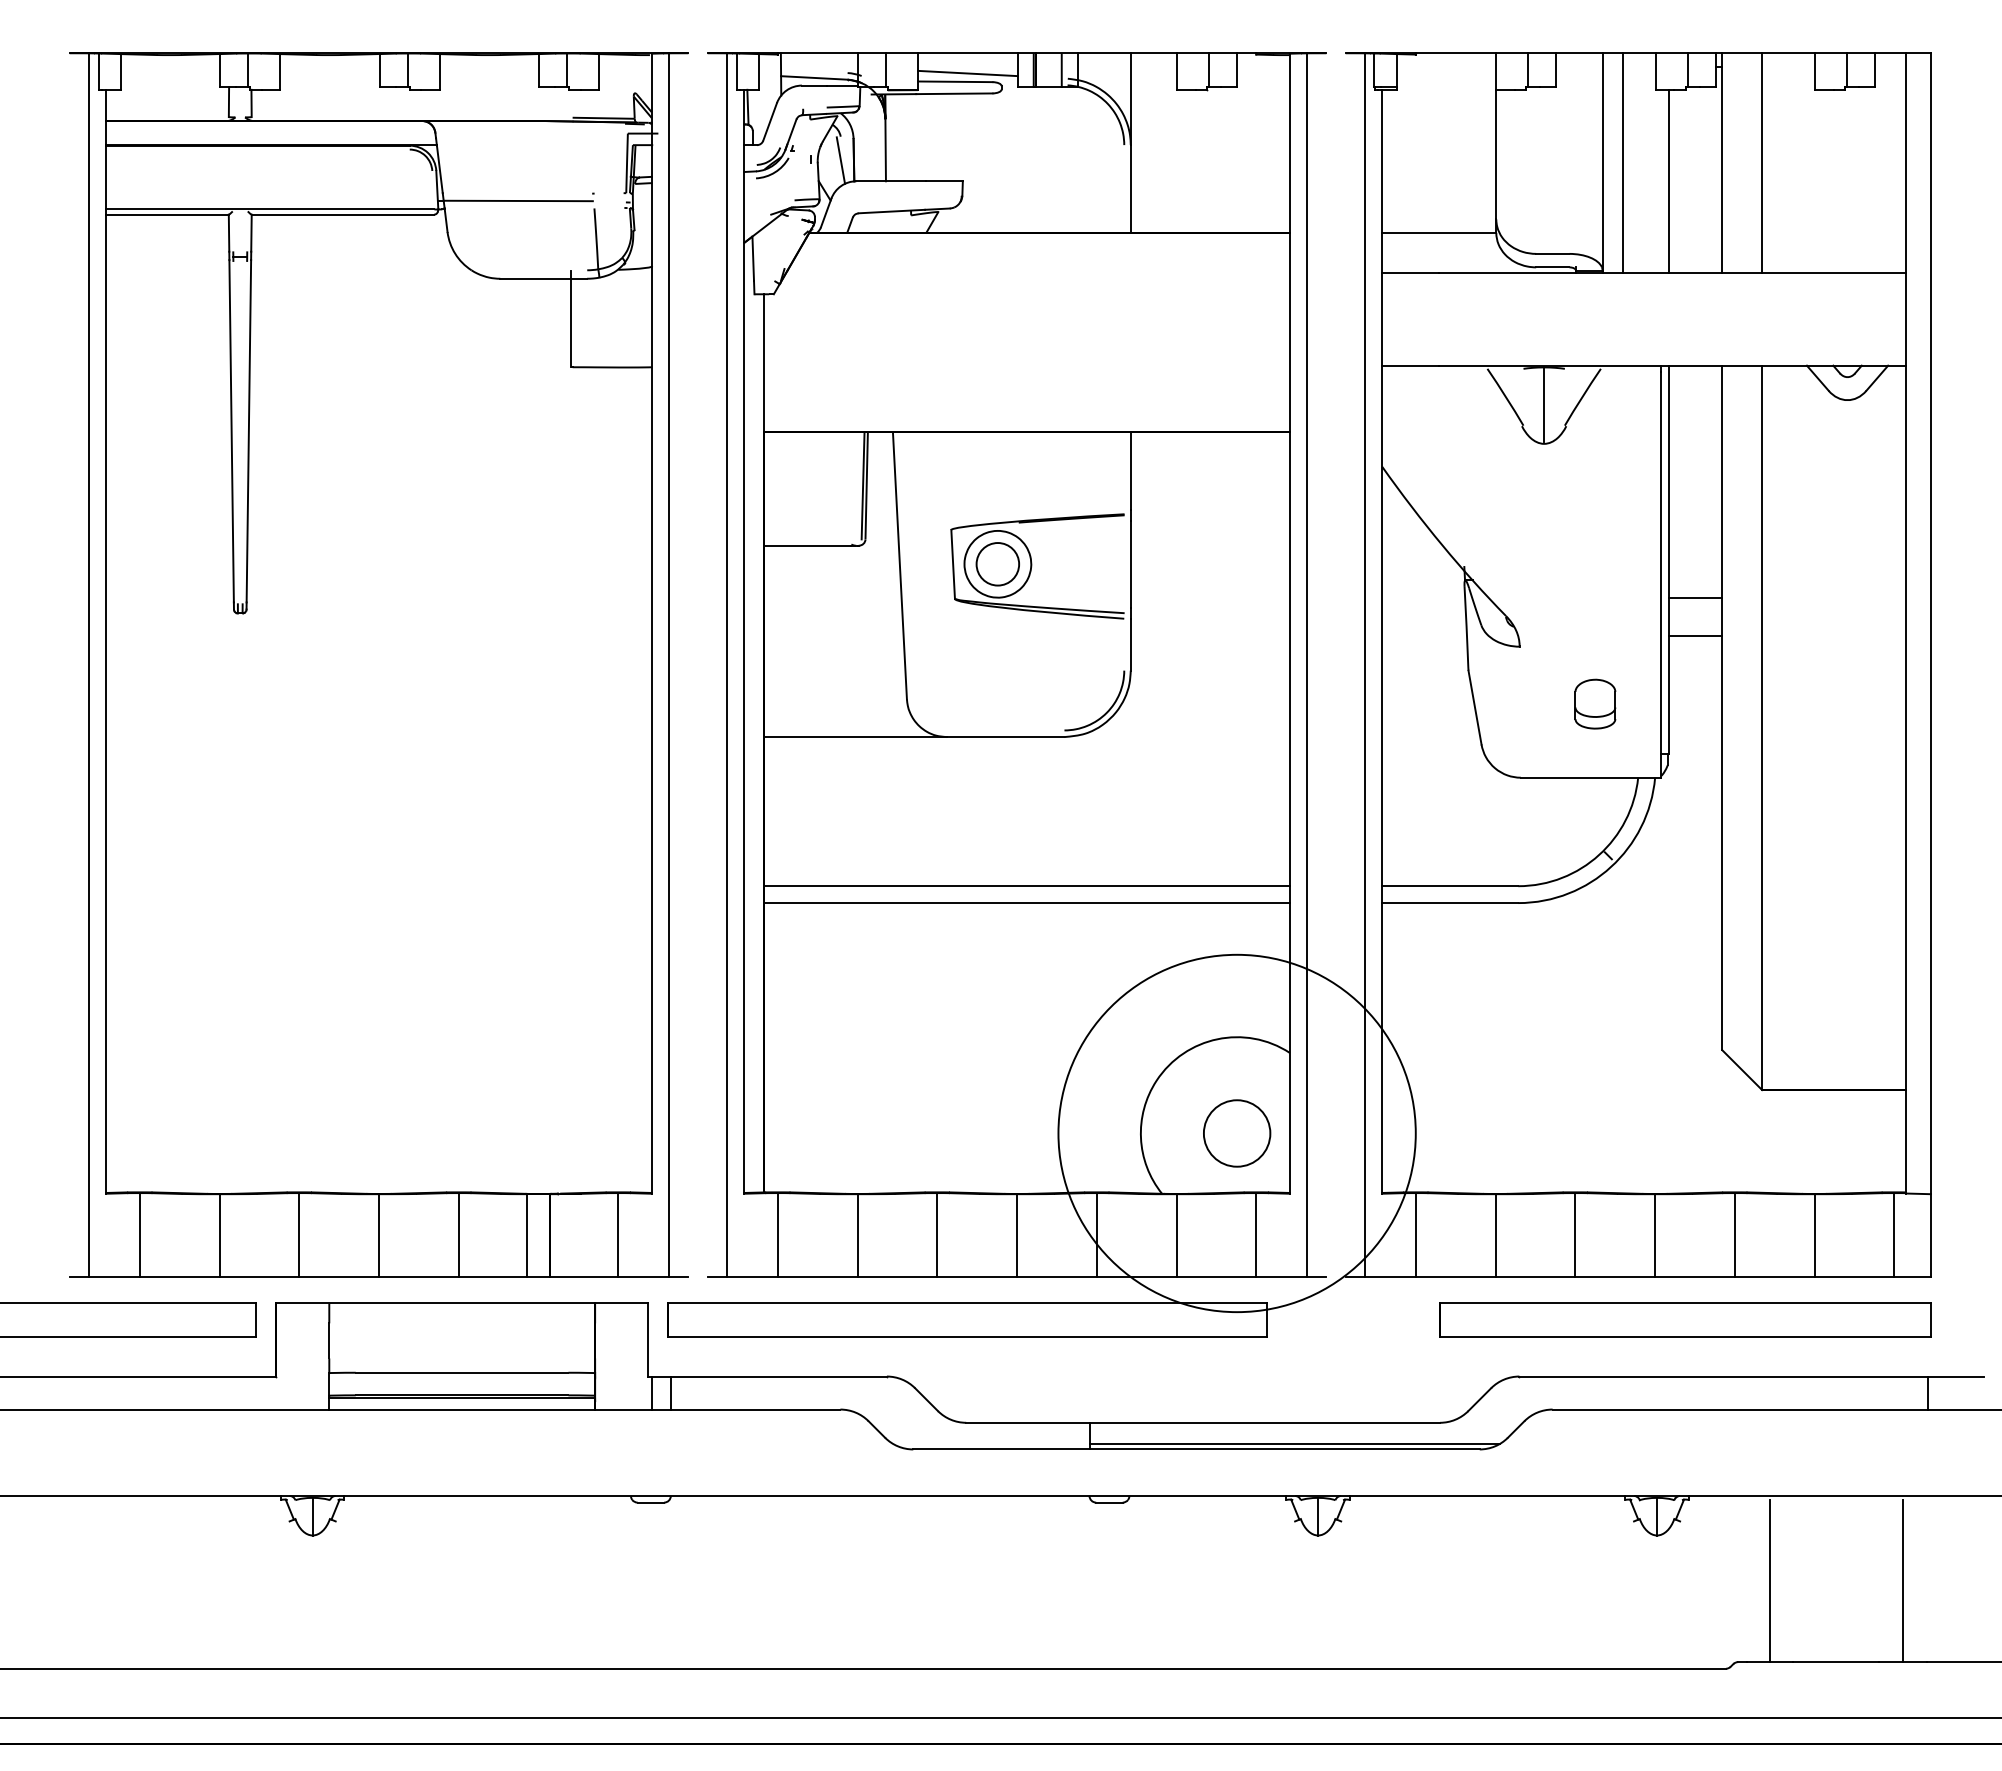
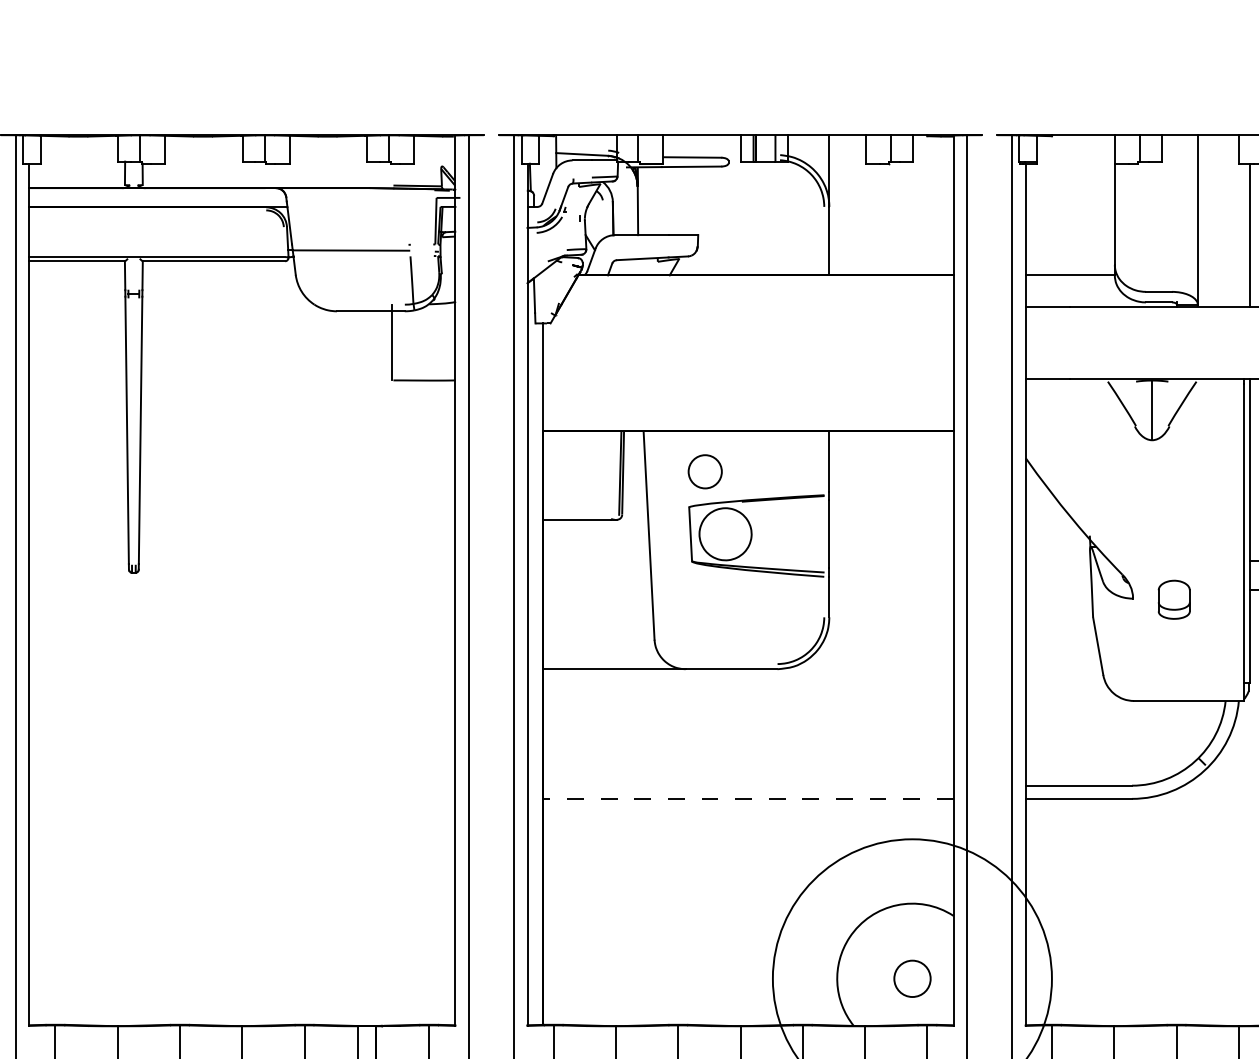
line: (967, 73) -> (701, 150), removed
line: (840, 160) -> (602, 218), removed
line: (1622, 162) -> (1213, 220), removed
circle: (997, 564) -> (704, 471), moved
part: (1595, 703) -> (1174, 599), moved
line: (1026, 886) -> (747, 785), removed
line: (1026, 903) -> (747, 799), solid -> dashed
circle: (1237, 1133) -> (912, 978), size x0.7

